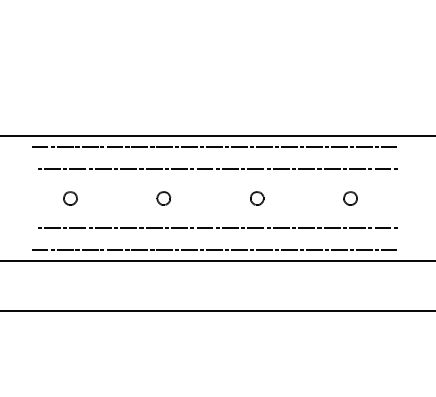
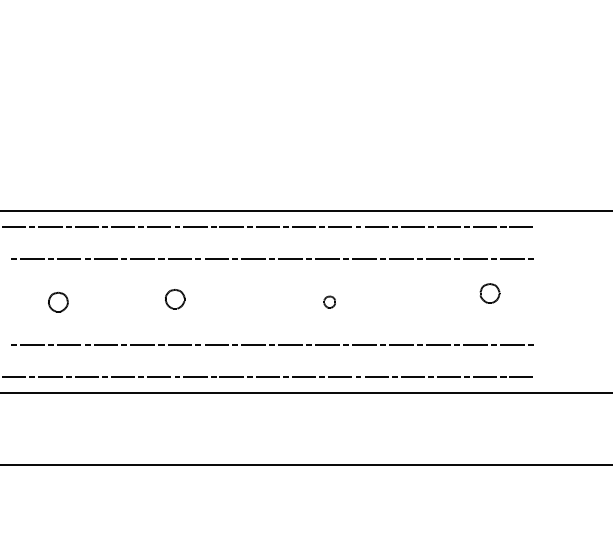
part: (163, 198) -> (174, 299), moved
part: (257, 198) -> (330, 302), size x0.6
part: (350, 198) -> (489, 293), moved

